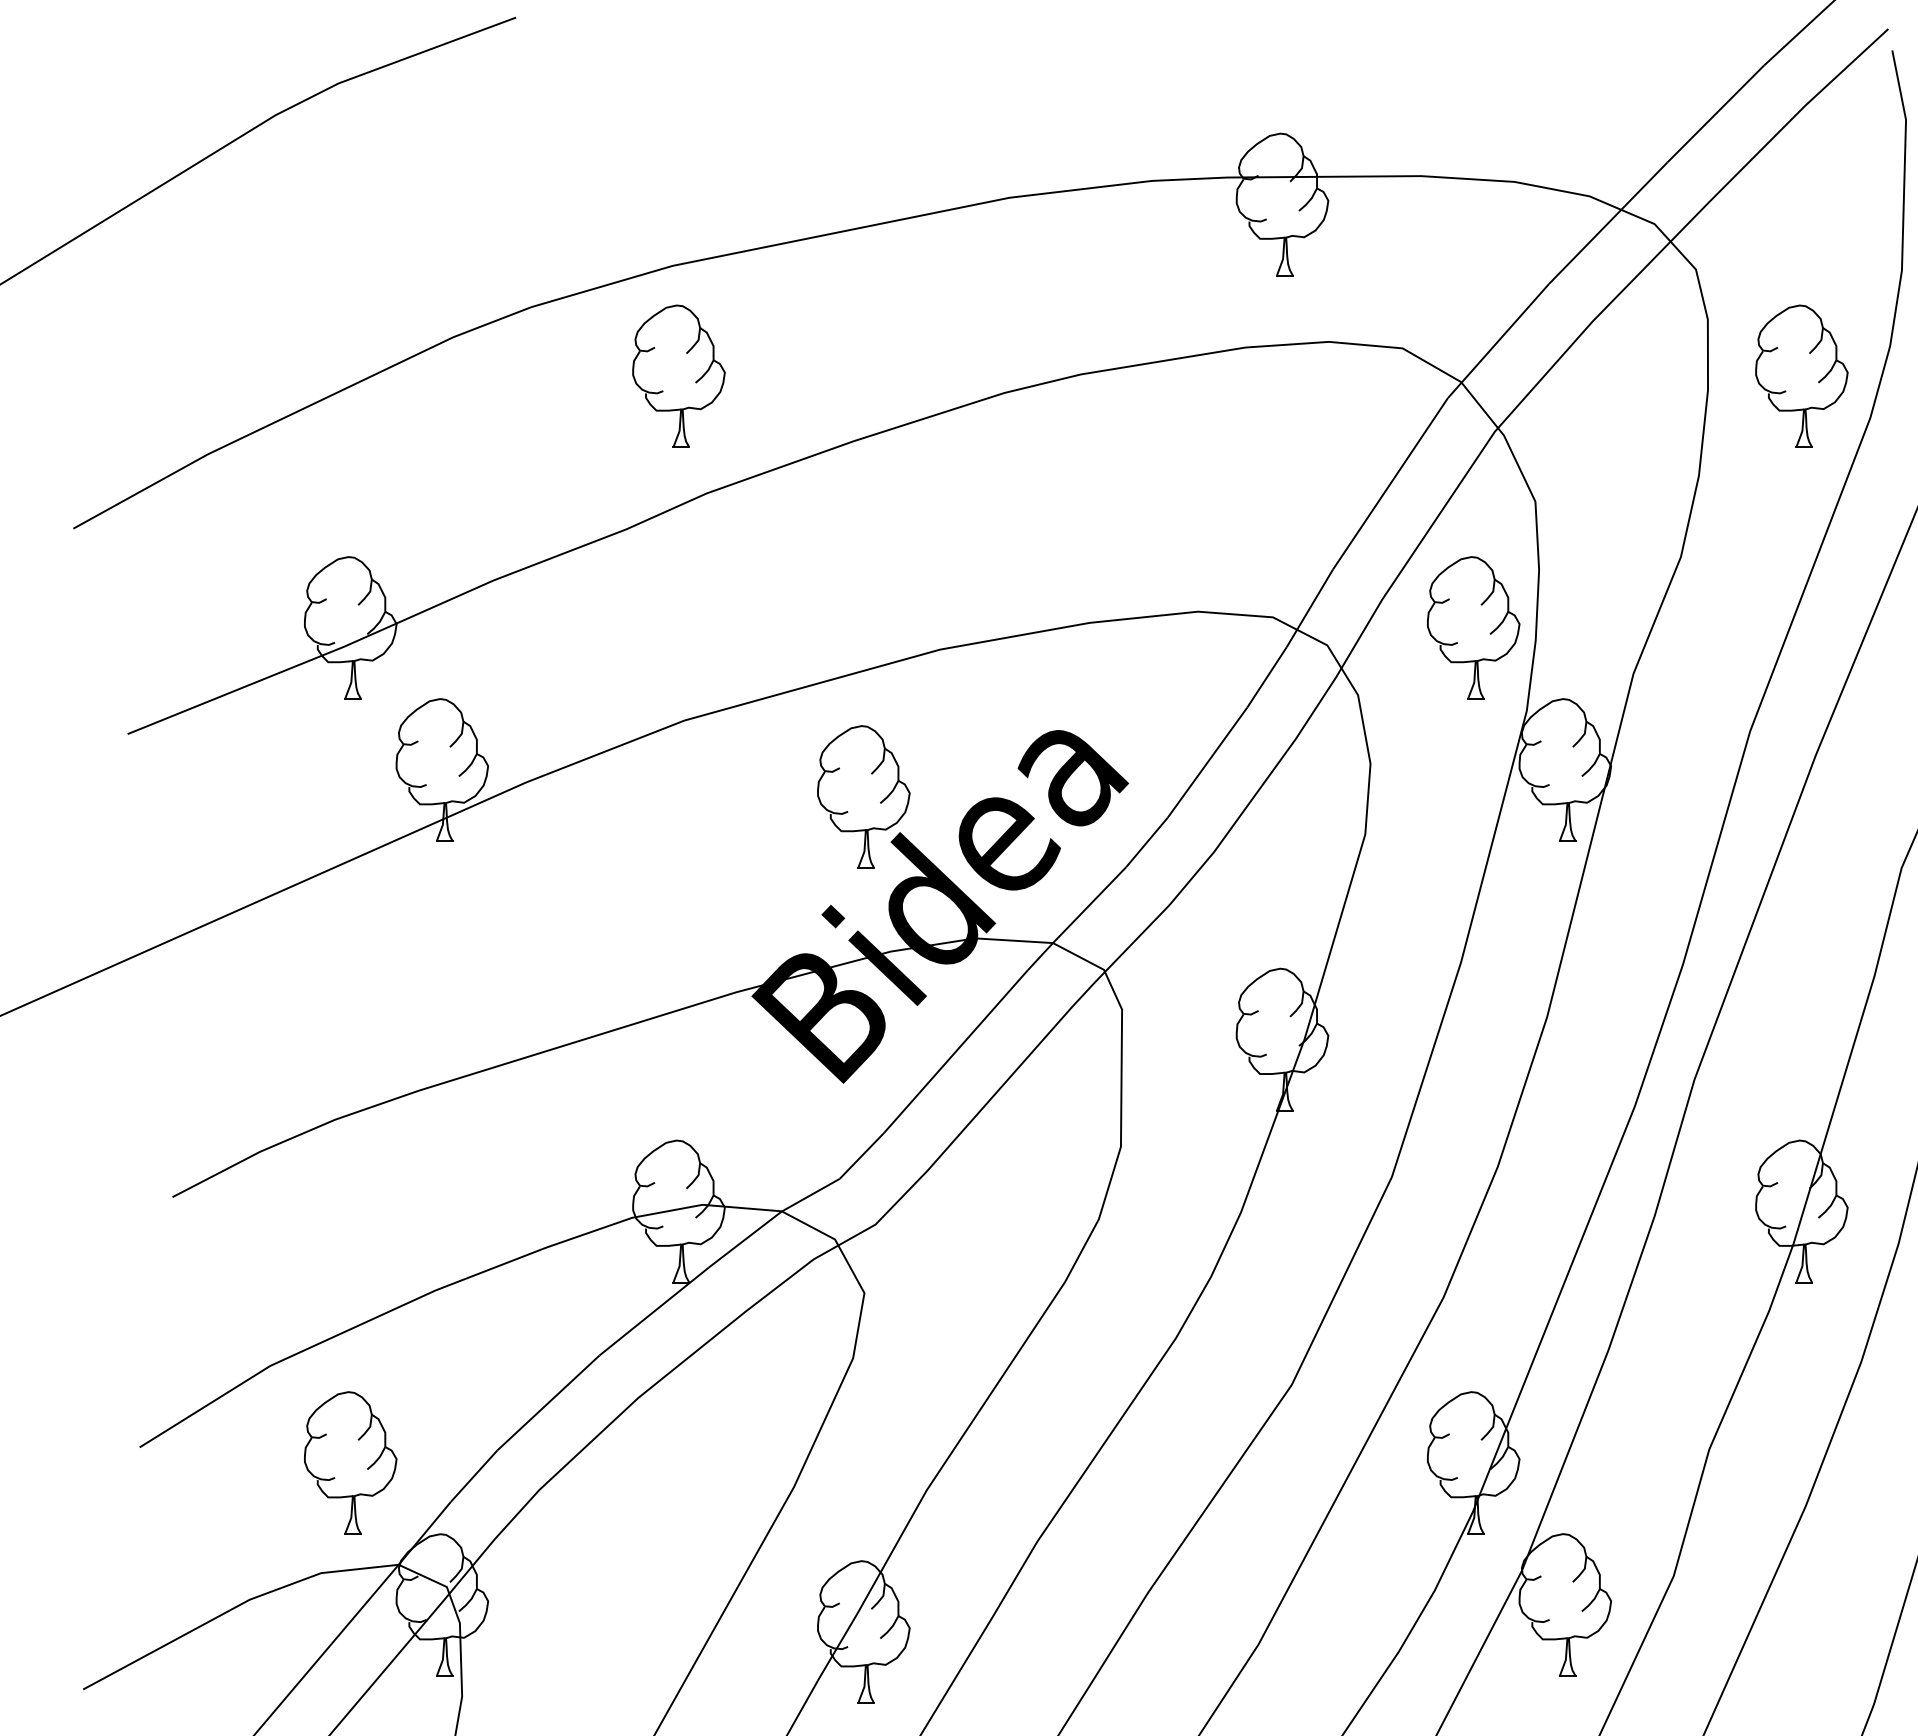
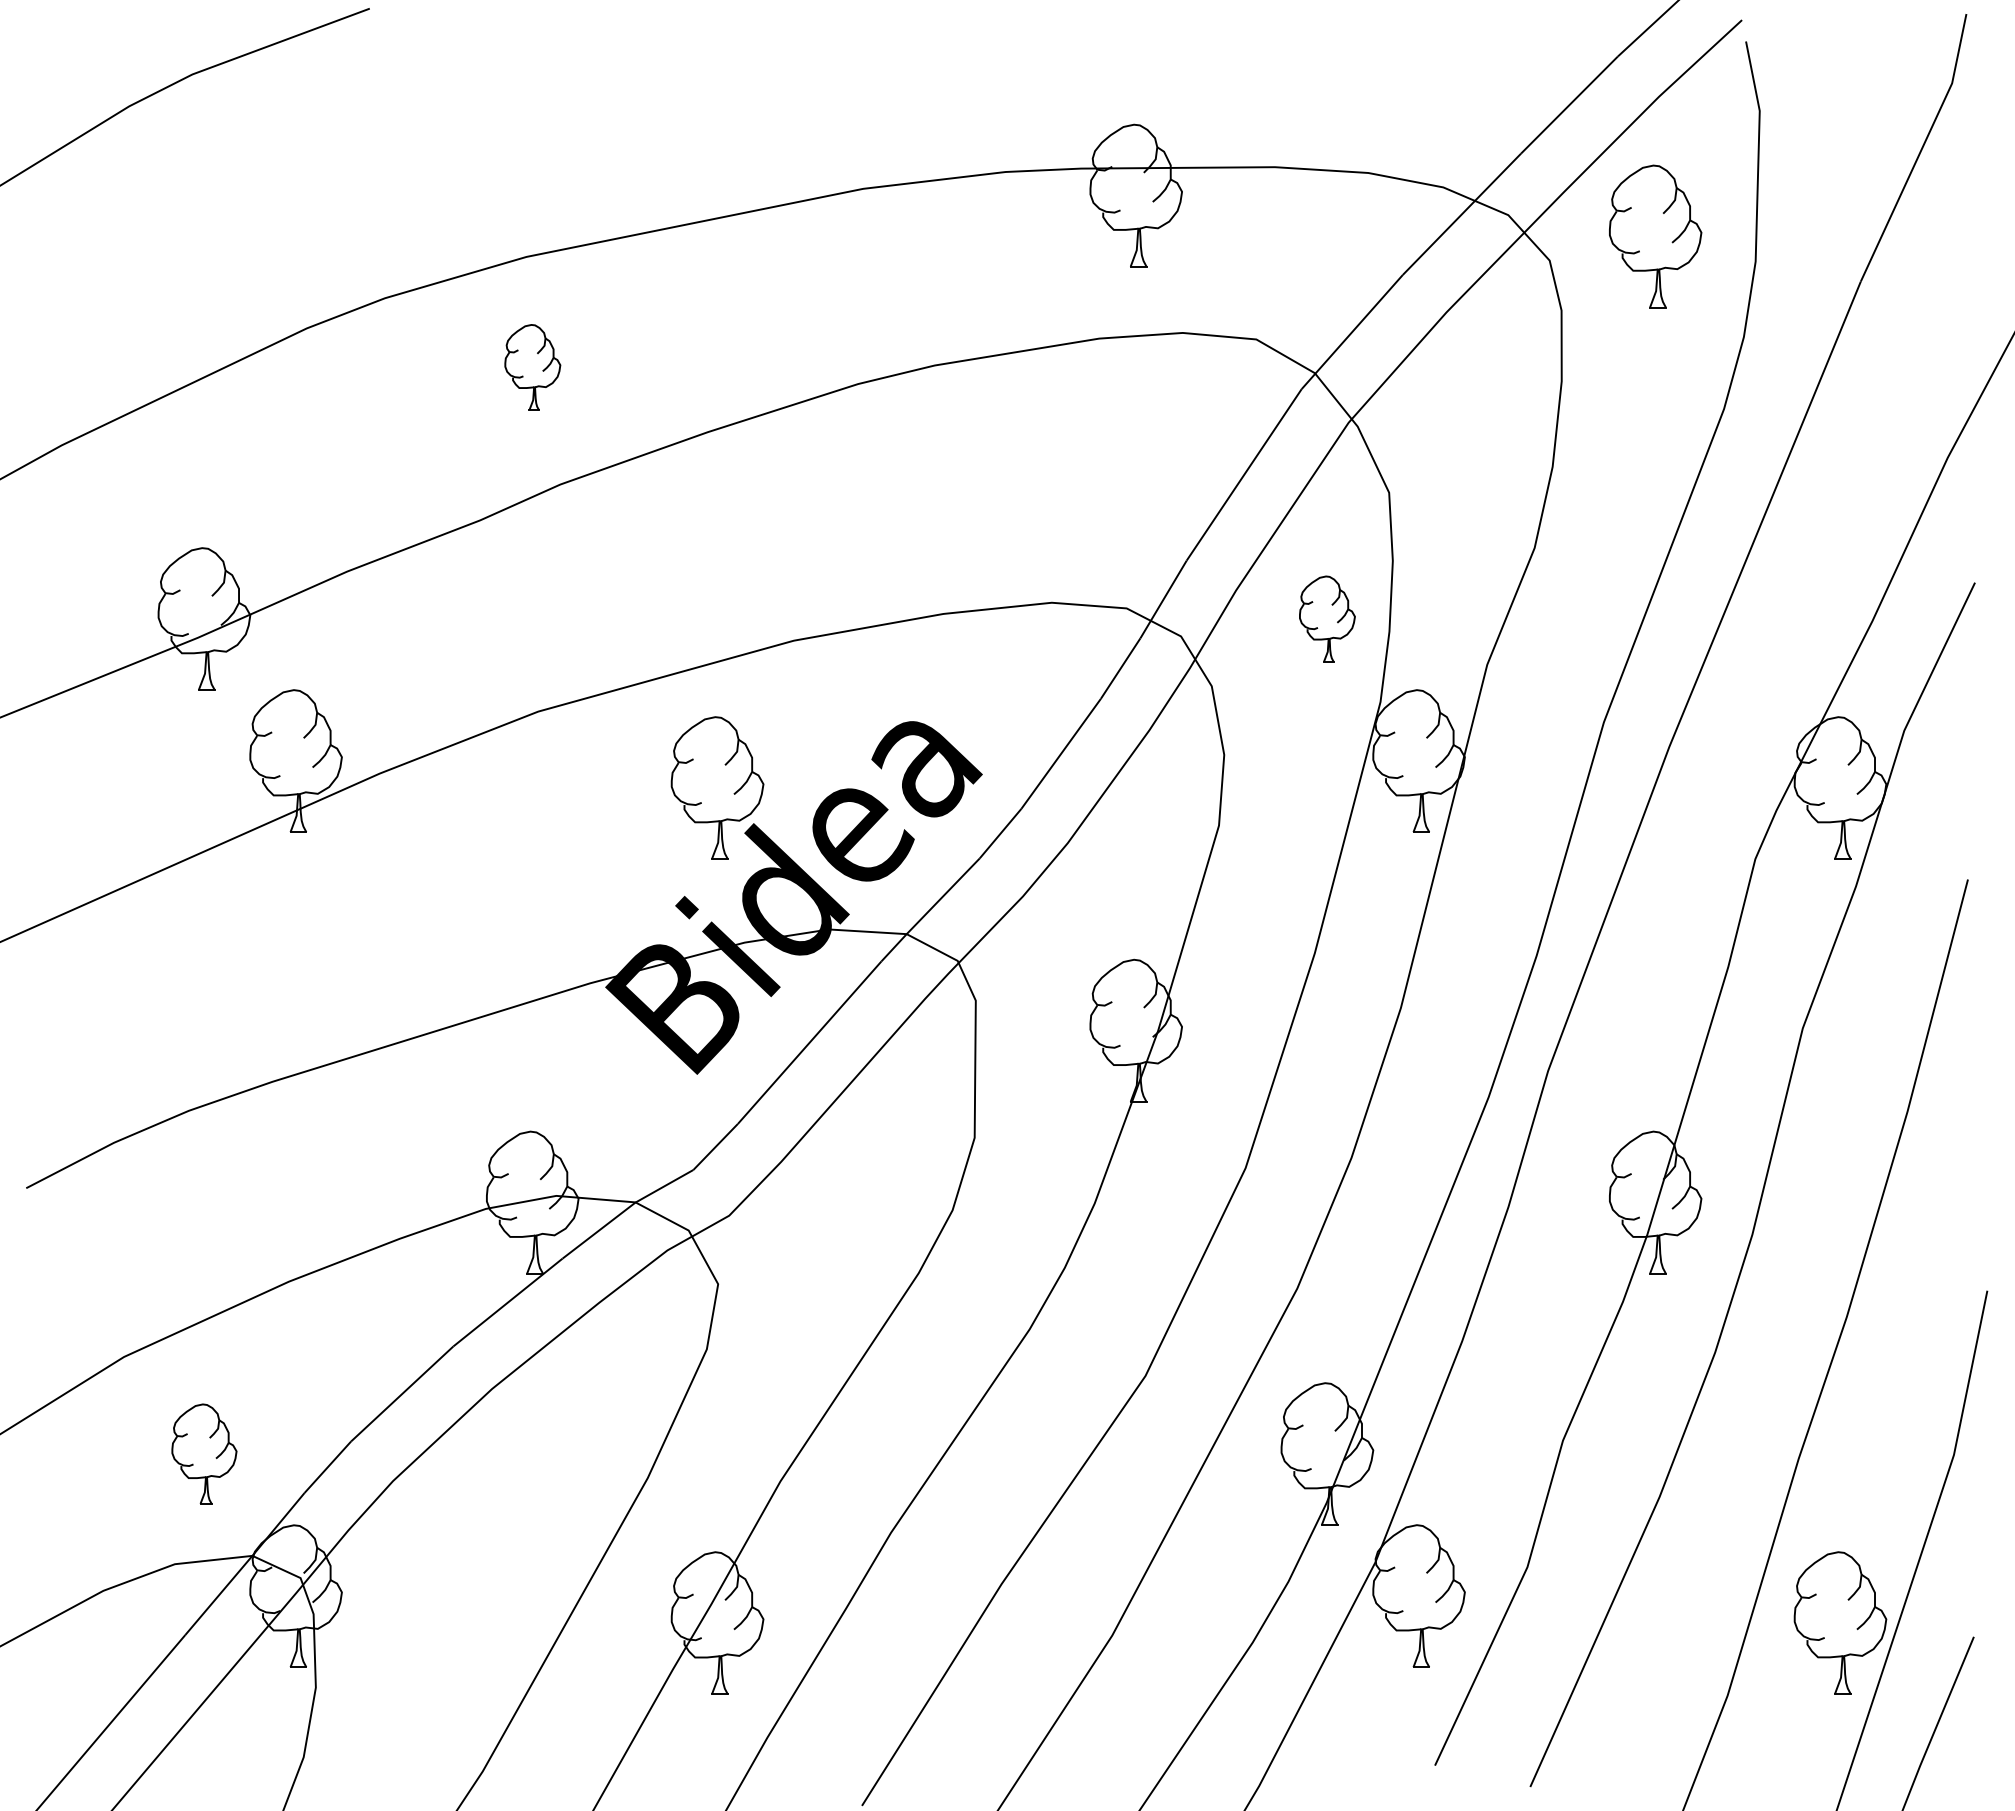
part: (678, 376) -> (532, 367), size x0.6
part: (1801, 376) -> (1655, 236), moved
part: (1473, 627) -> (1327, 618), size x0.6
part: (350, 1462) -> (204, 1453), size x0.7

